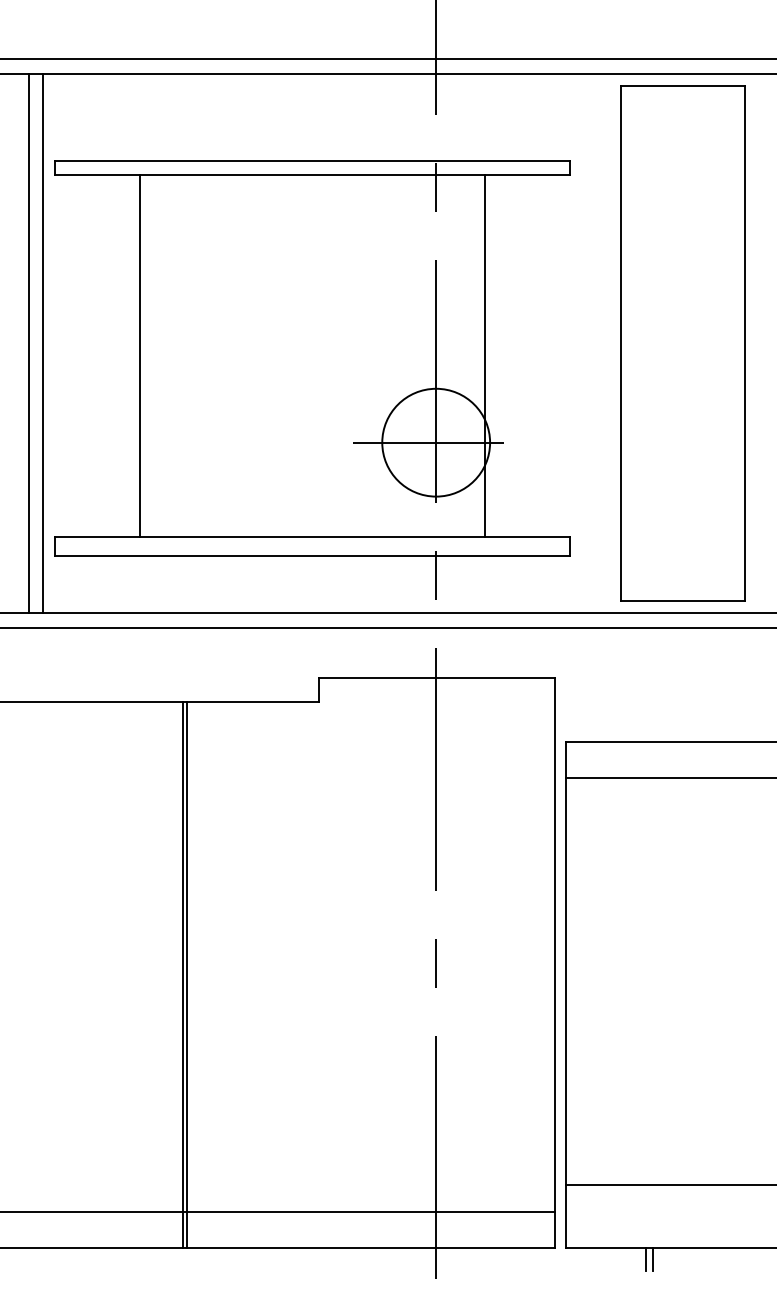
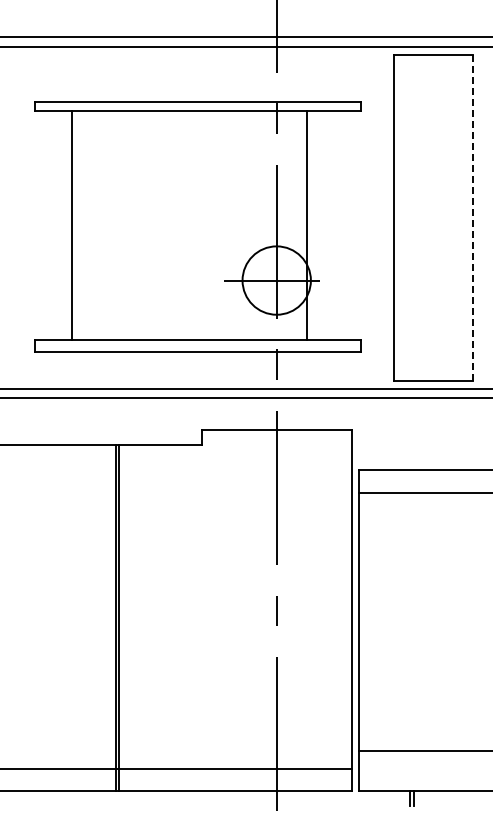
line: (28, 343) -> (18, 217), removed
line: (43, 343) -> (27, 217), removed
line: (744, 343) -> (472, 217), solid -> dashed
line: (139, 355) -> (71, 225), moved

